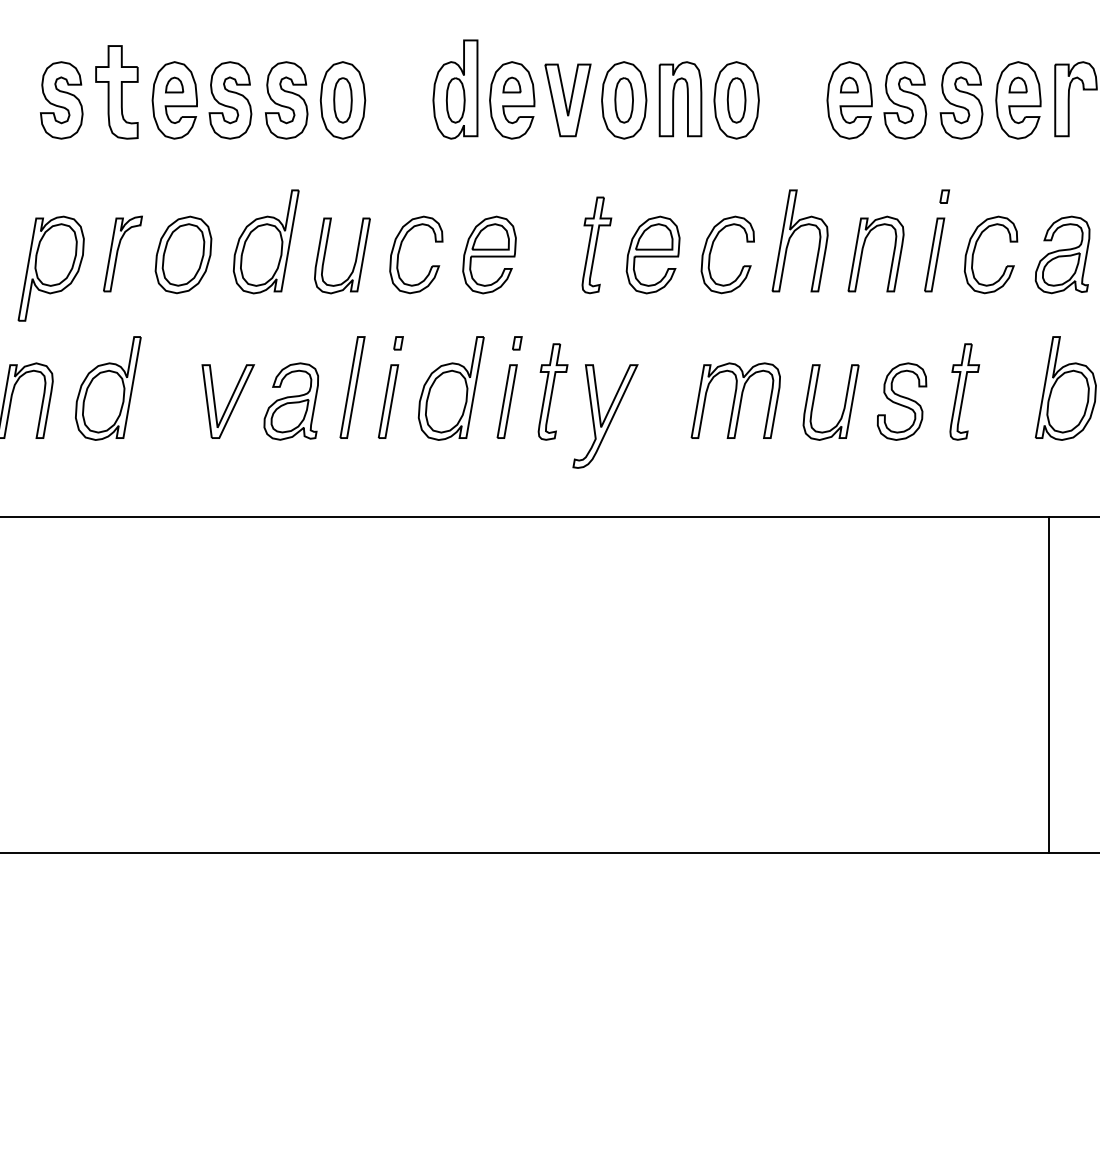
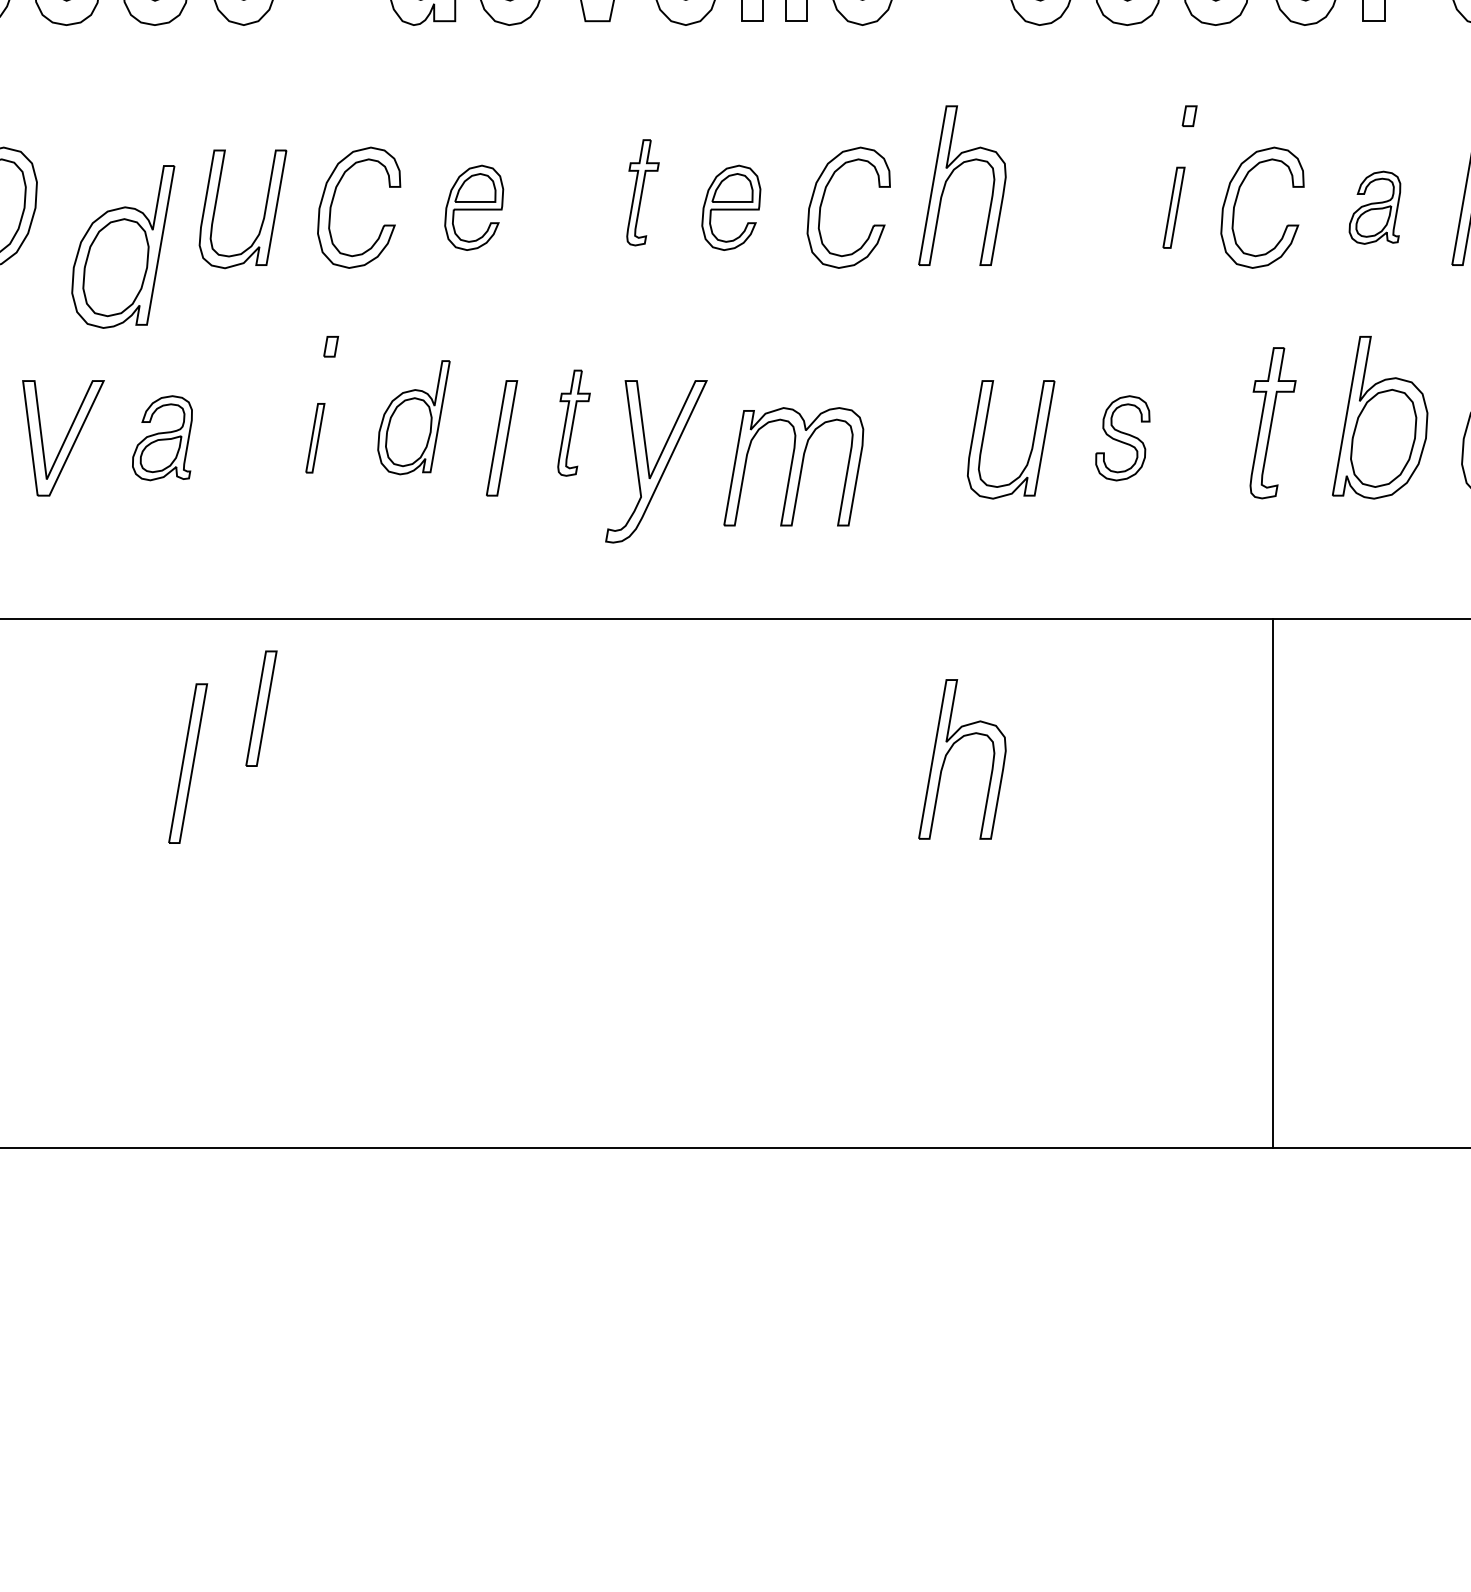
part: (266, 241) -> (123, 246), moved
part: (596, 245) -> (642, 192), size x0.7
part: (863, 250) -> (1062, 200), removed
part: (489, 254) -> (474, 207), size x0.7
part: (652, 254) -> (730, 207), size x0.7
part: (934, 254) -> (1173, 207), size x0.7
part: (1062, 254) -> (1374, 207), size x0.6
part: (517, 343) -> (518, 346), removed
part: (352, 387) -> (188, 763), moved
part: (450, 388) -> (412, 417), size x0.7
part: (552, 391) -> (573, 422), size x0.7
part: (964, 391) -> (1272, 422), moved
part: (735, 400) -> (793, 466), moved
part: (290, 401) -> (161, 438), size x0.7
part: (388, 401) -> (315, 438), size x0.6
part: (902, 401) -> (1123, 438), size x0.7
part: (353, 573) -> (260, 708), added
part: (793, 599) -> (951, 749), added
line: (1048, 684) -> (1272, 882), moved

